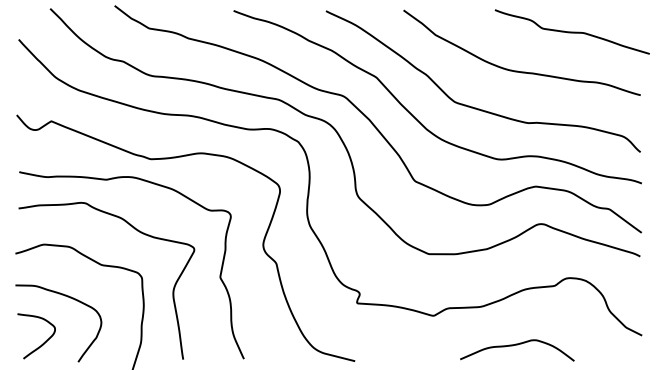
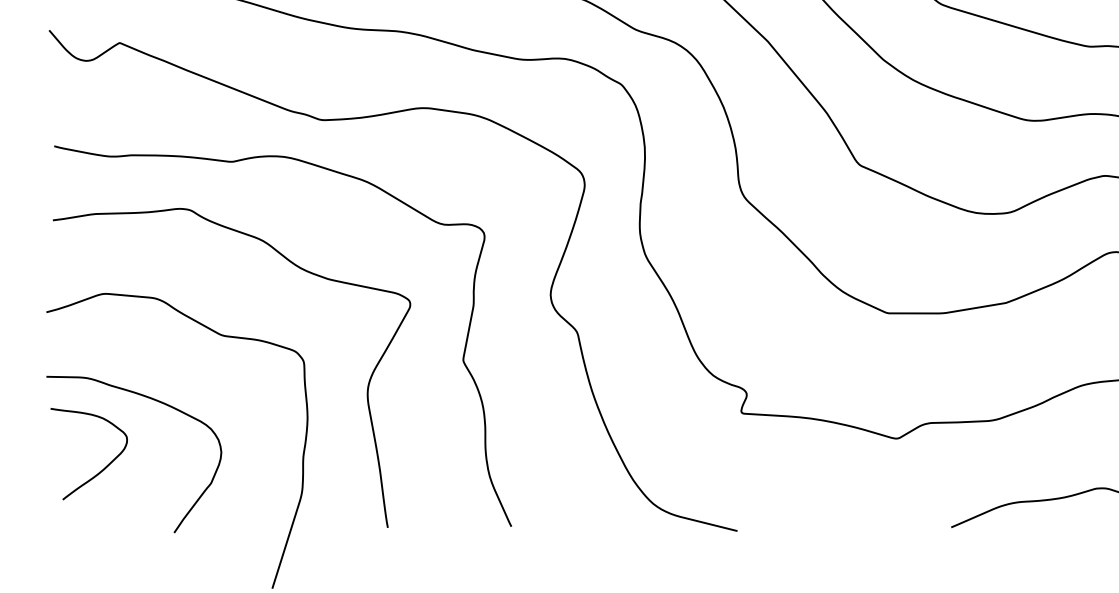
curve: (43, 342) -> (103, 466), moved

